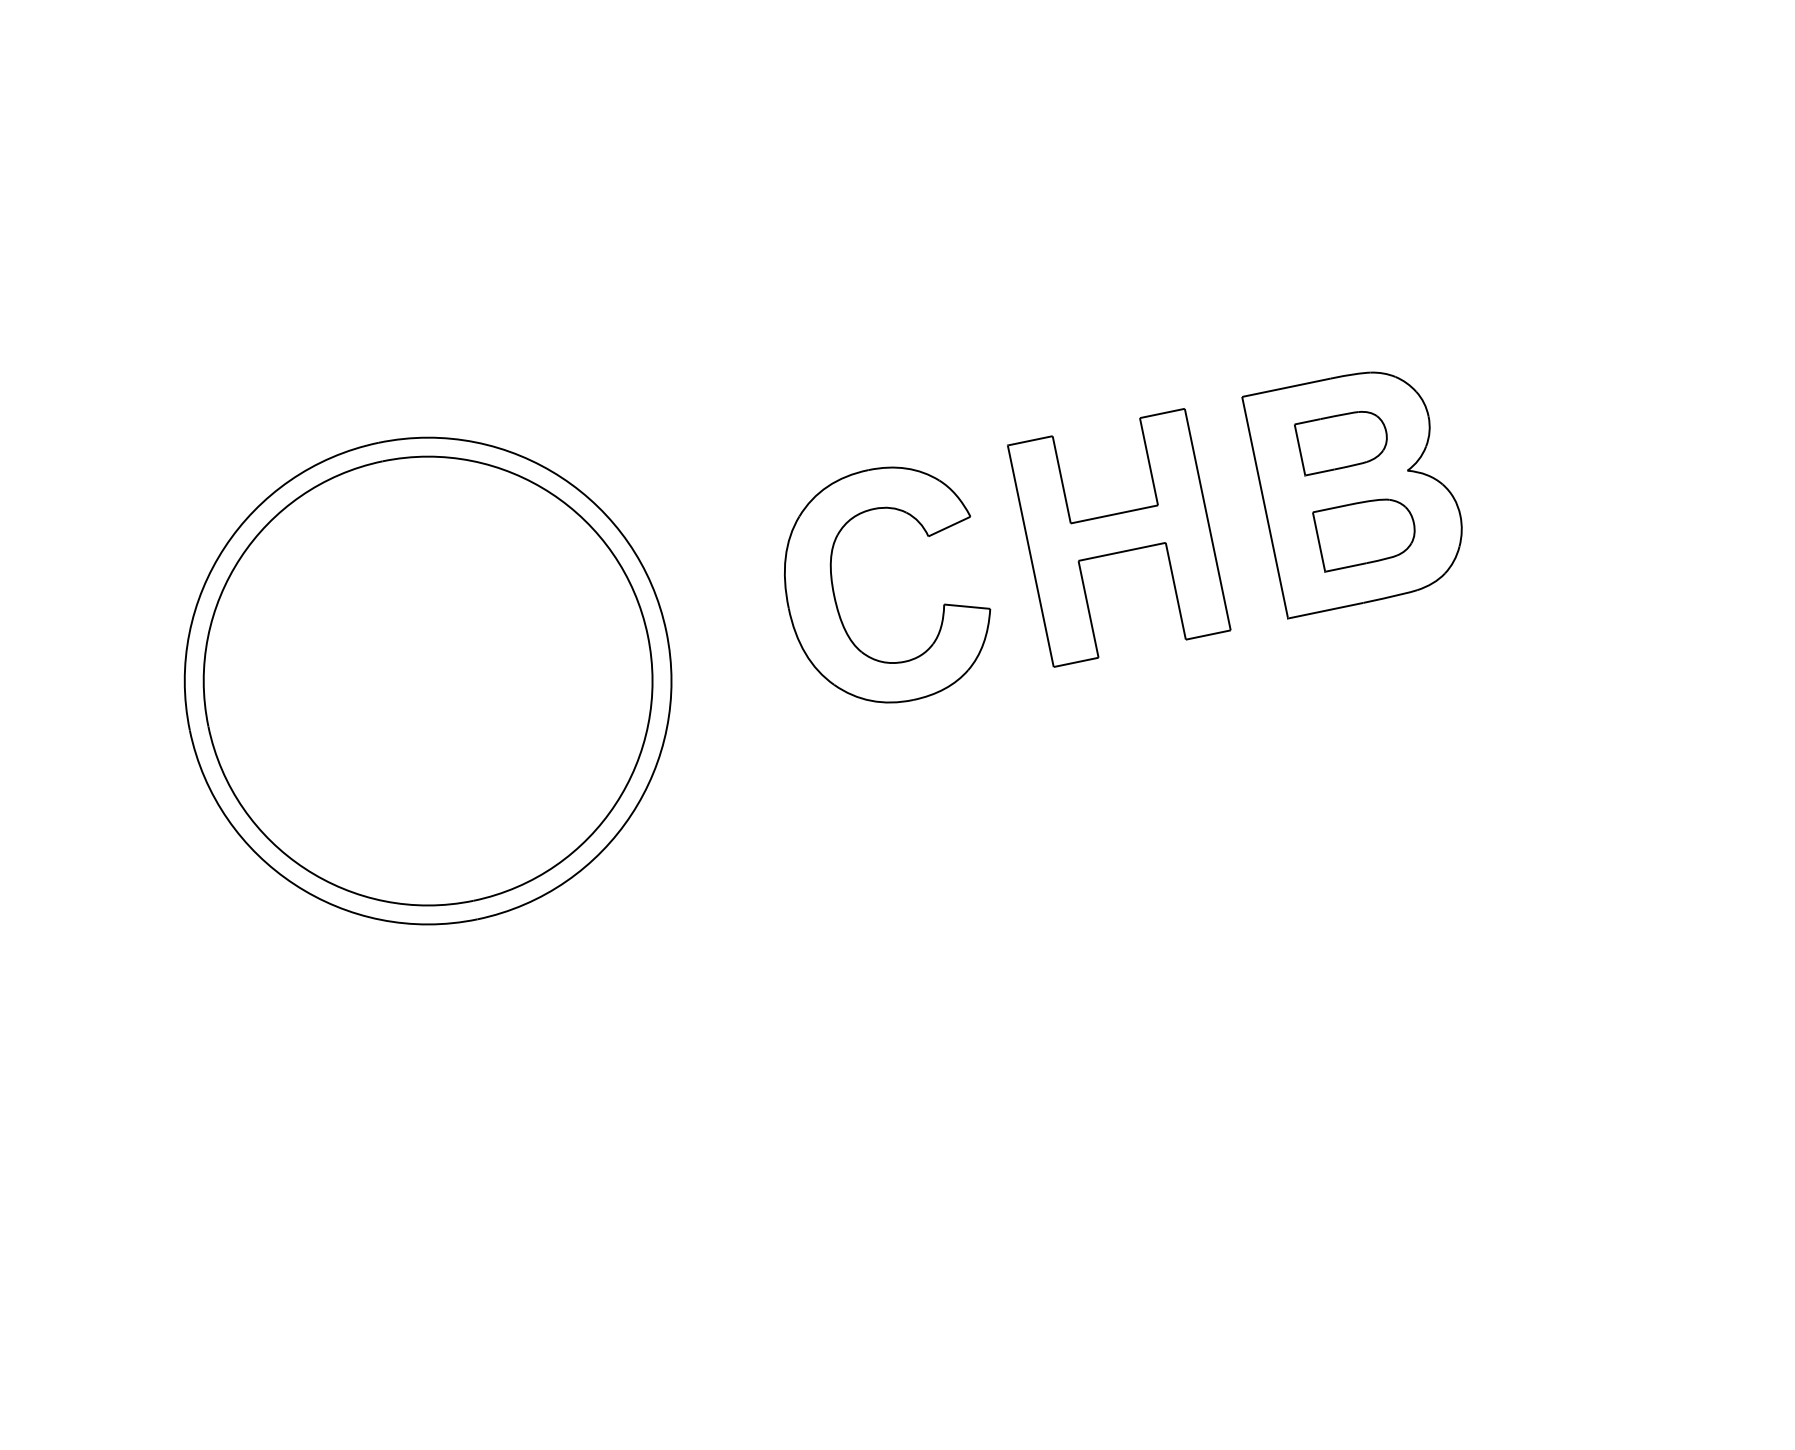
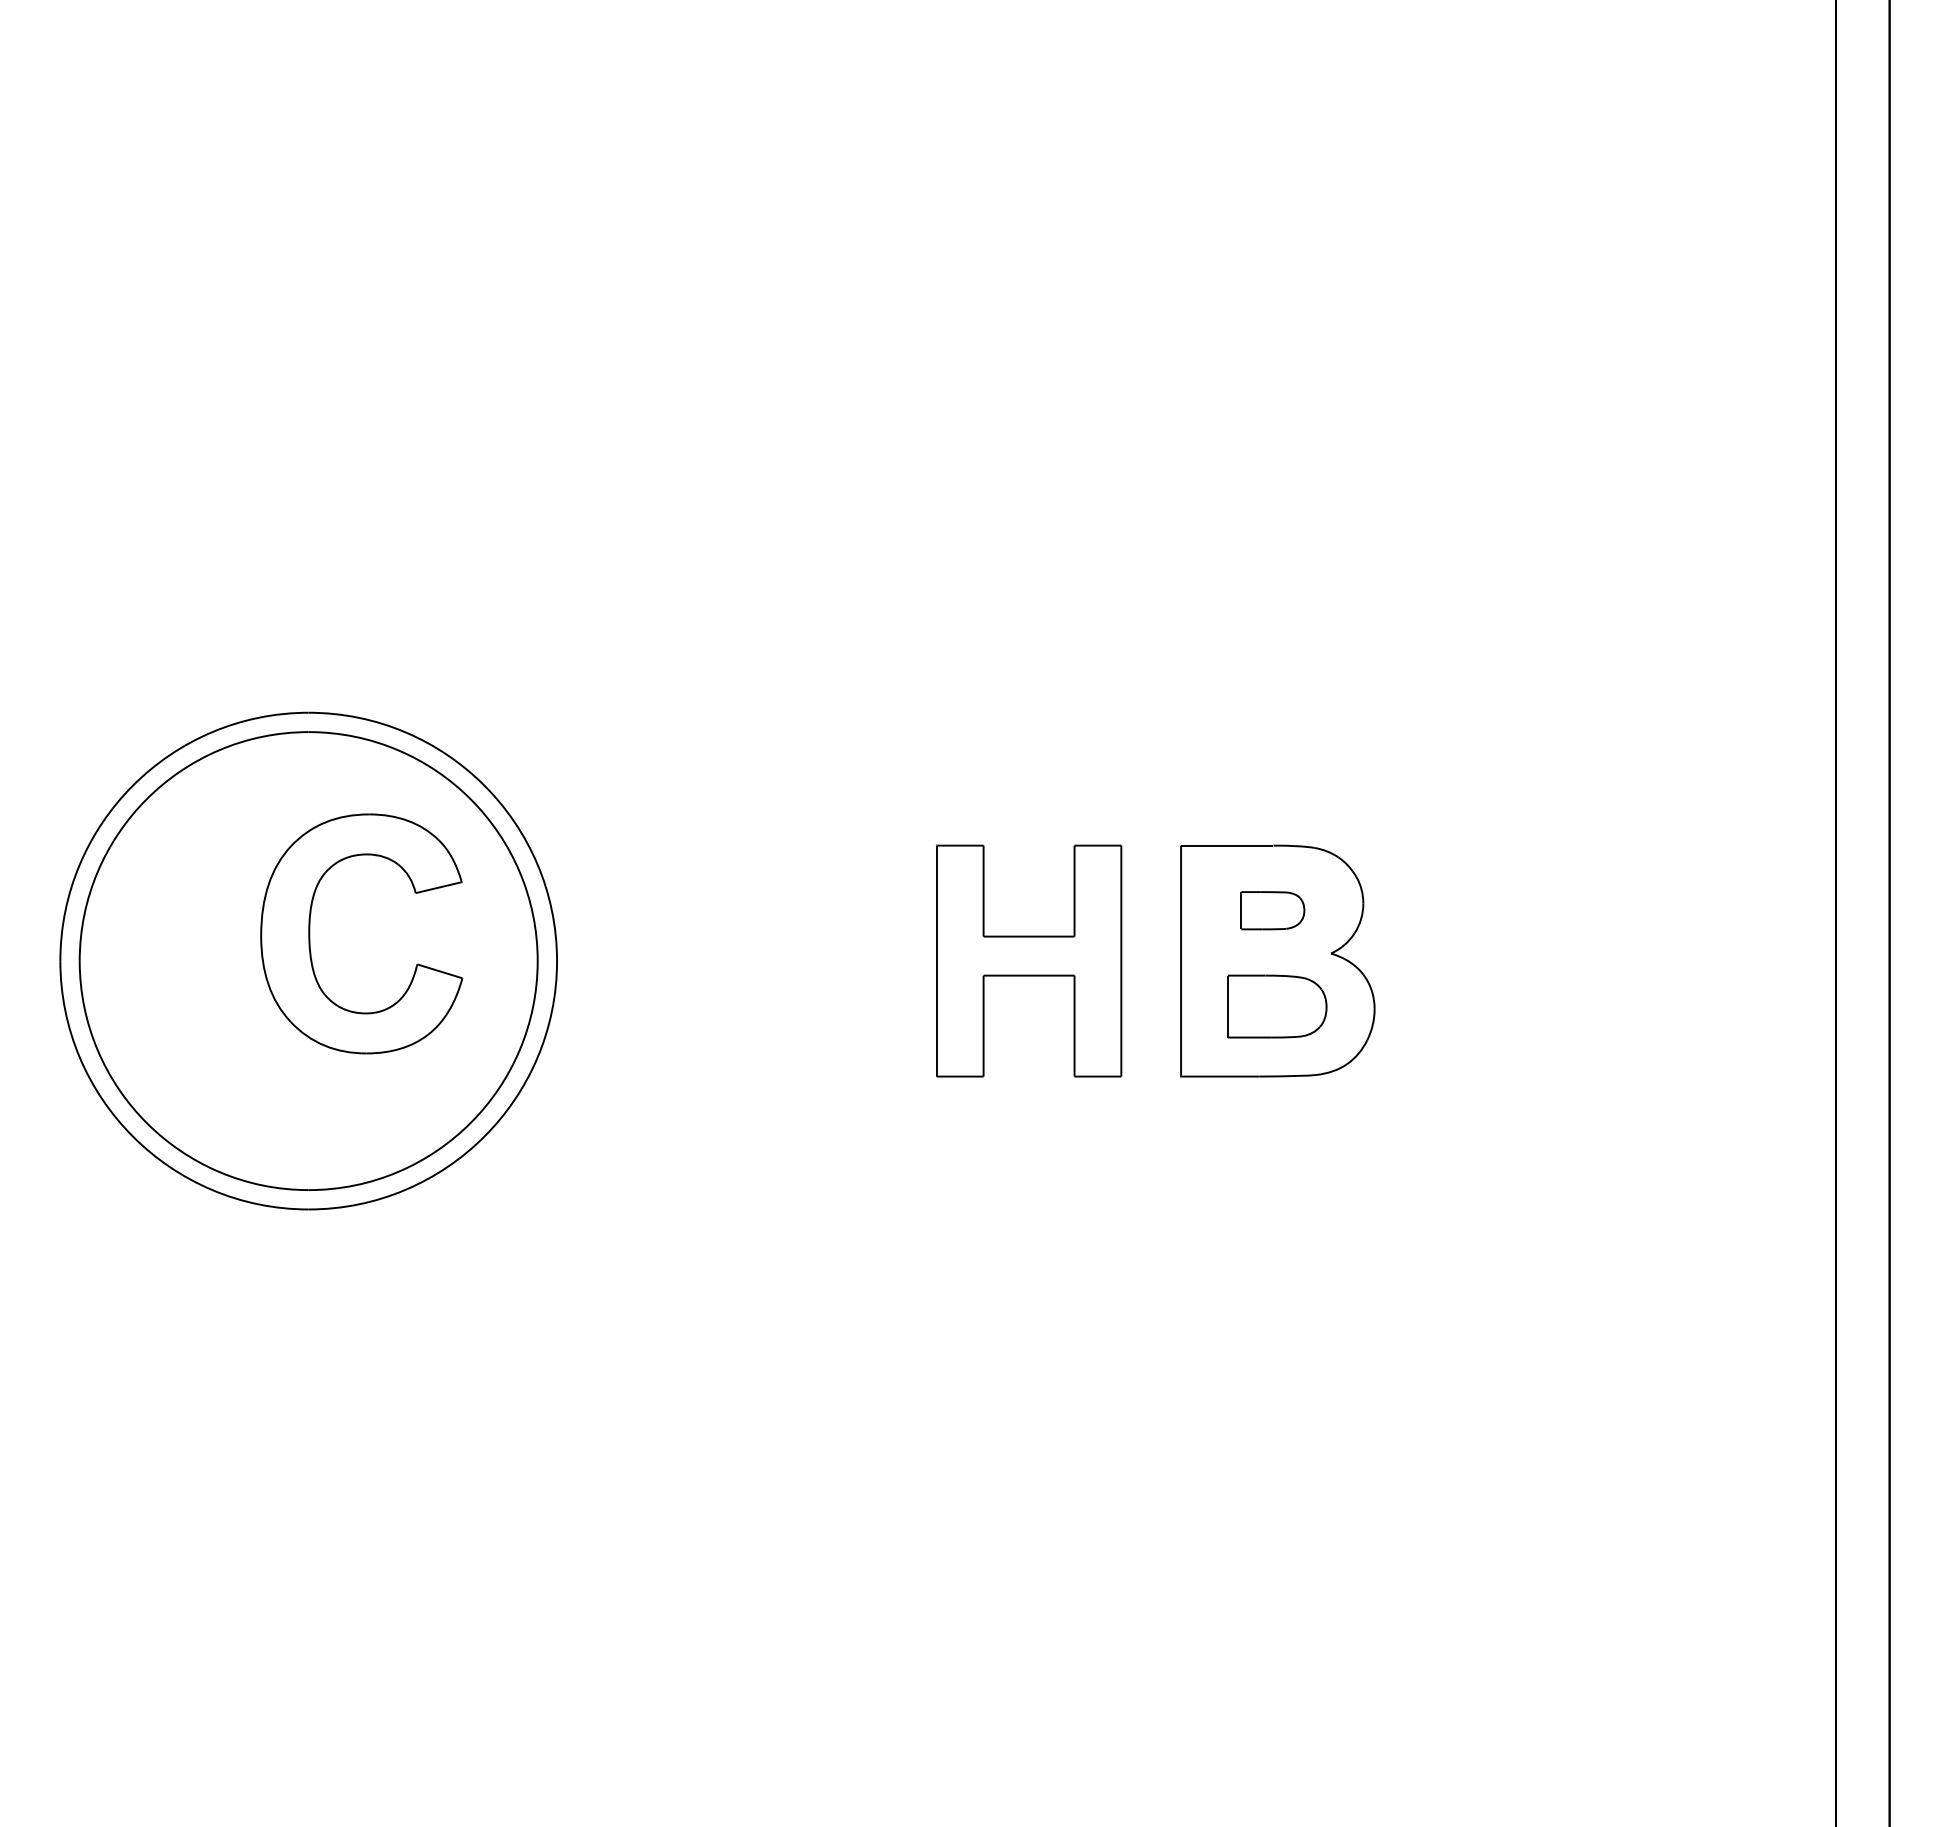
part: (1342, 441) -> (1272, 910), size x0.7
part: (835, 596) -> (310, 933), moved

